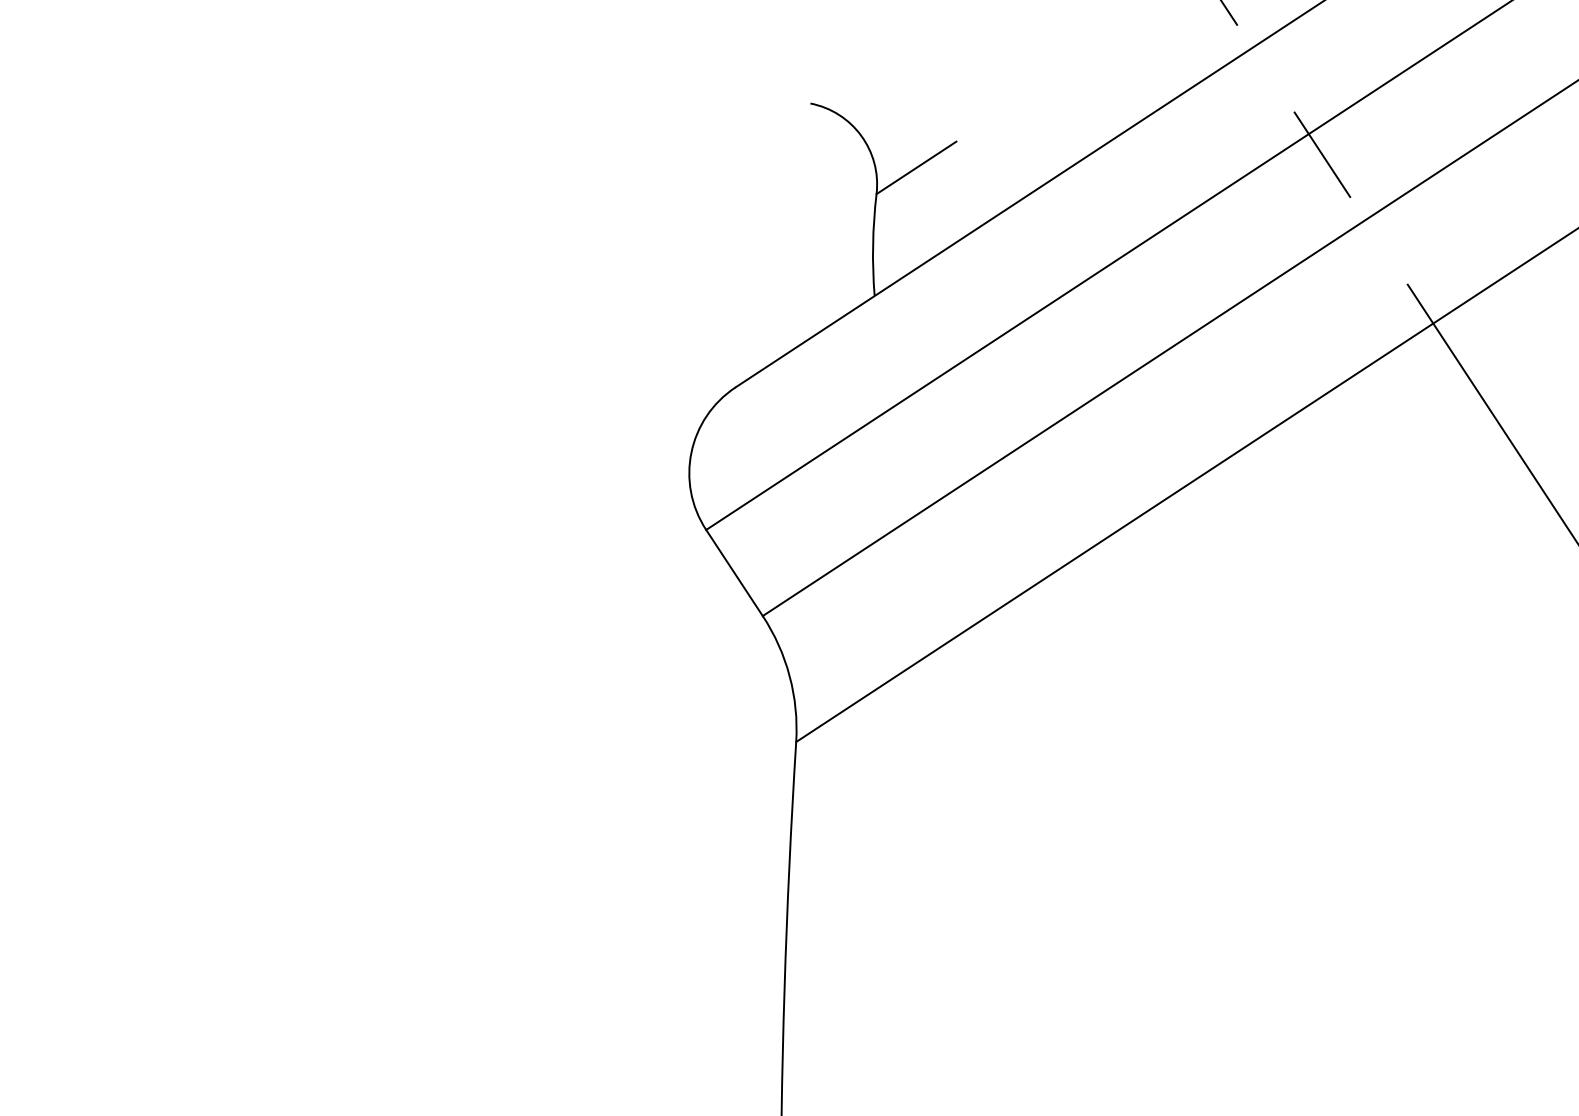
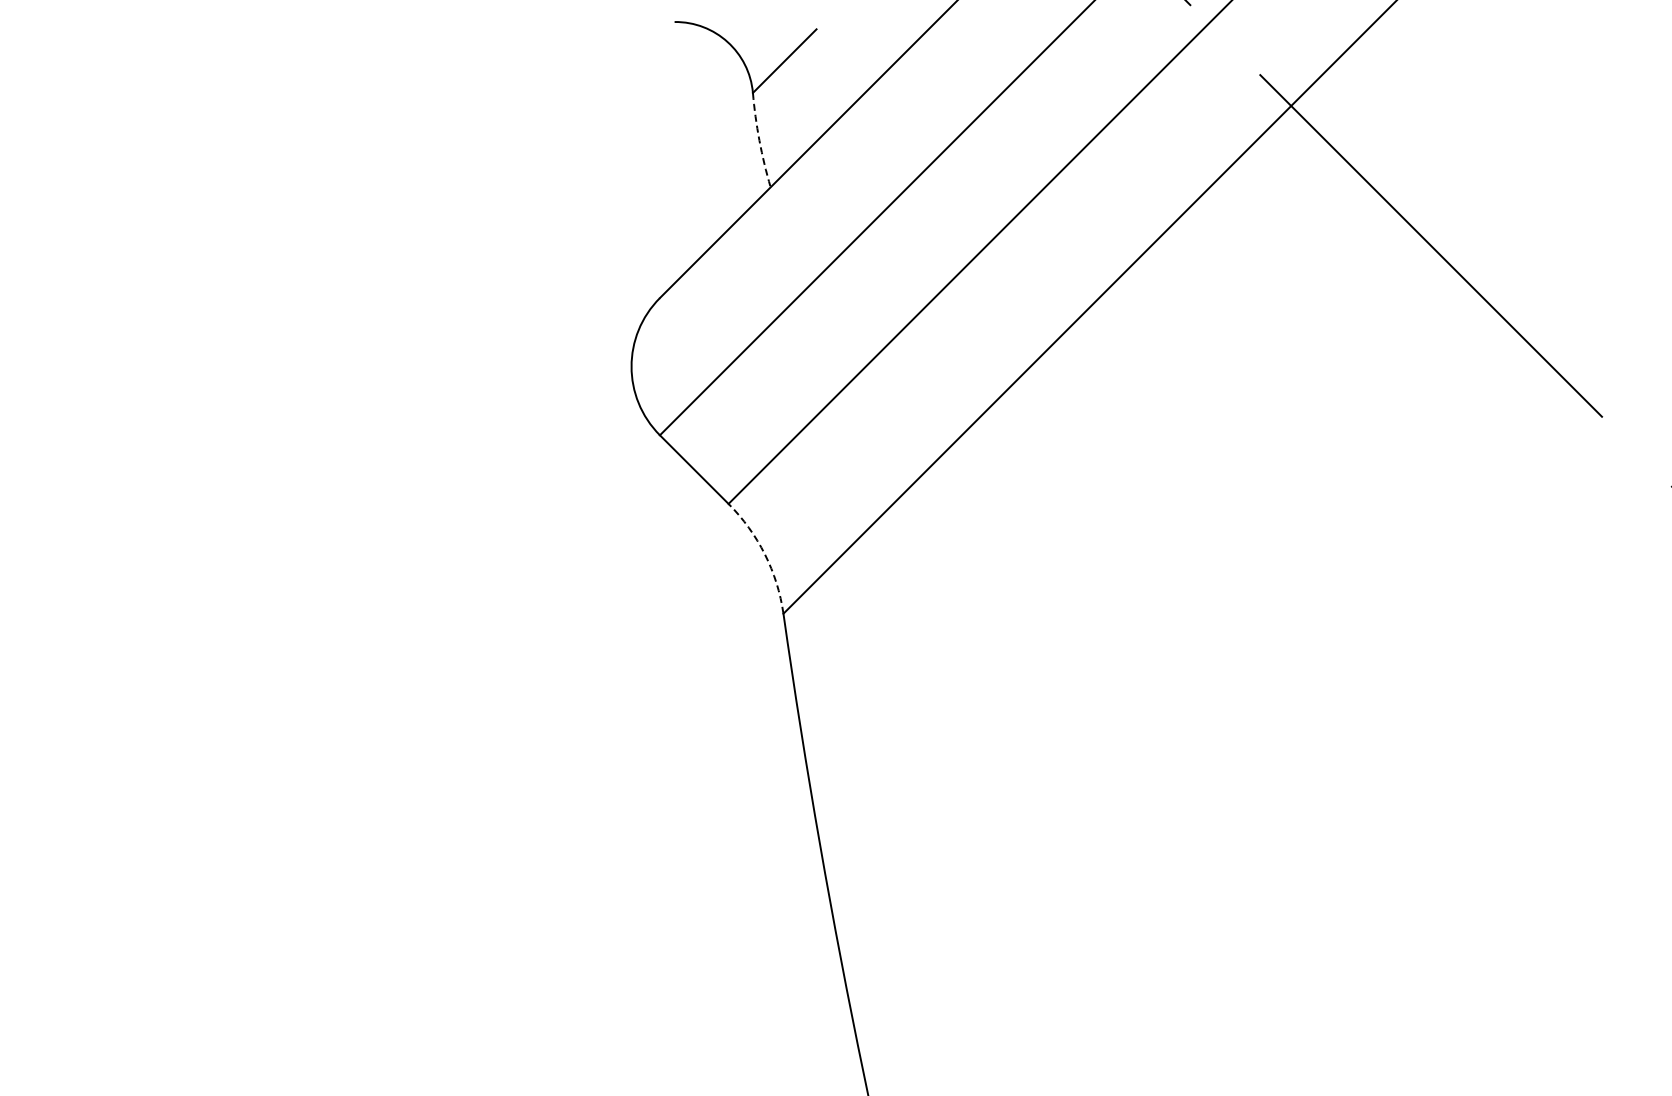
arc: (873, 244) -> (759, 140), solid -> dashed
arc: (789, 676) -> (764, 554), solid -> dashed

